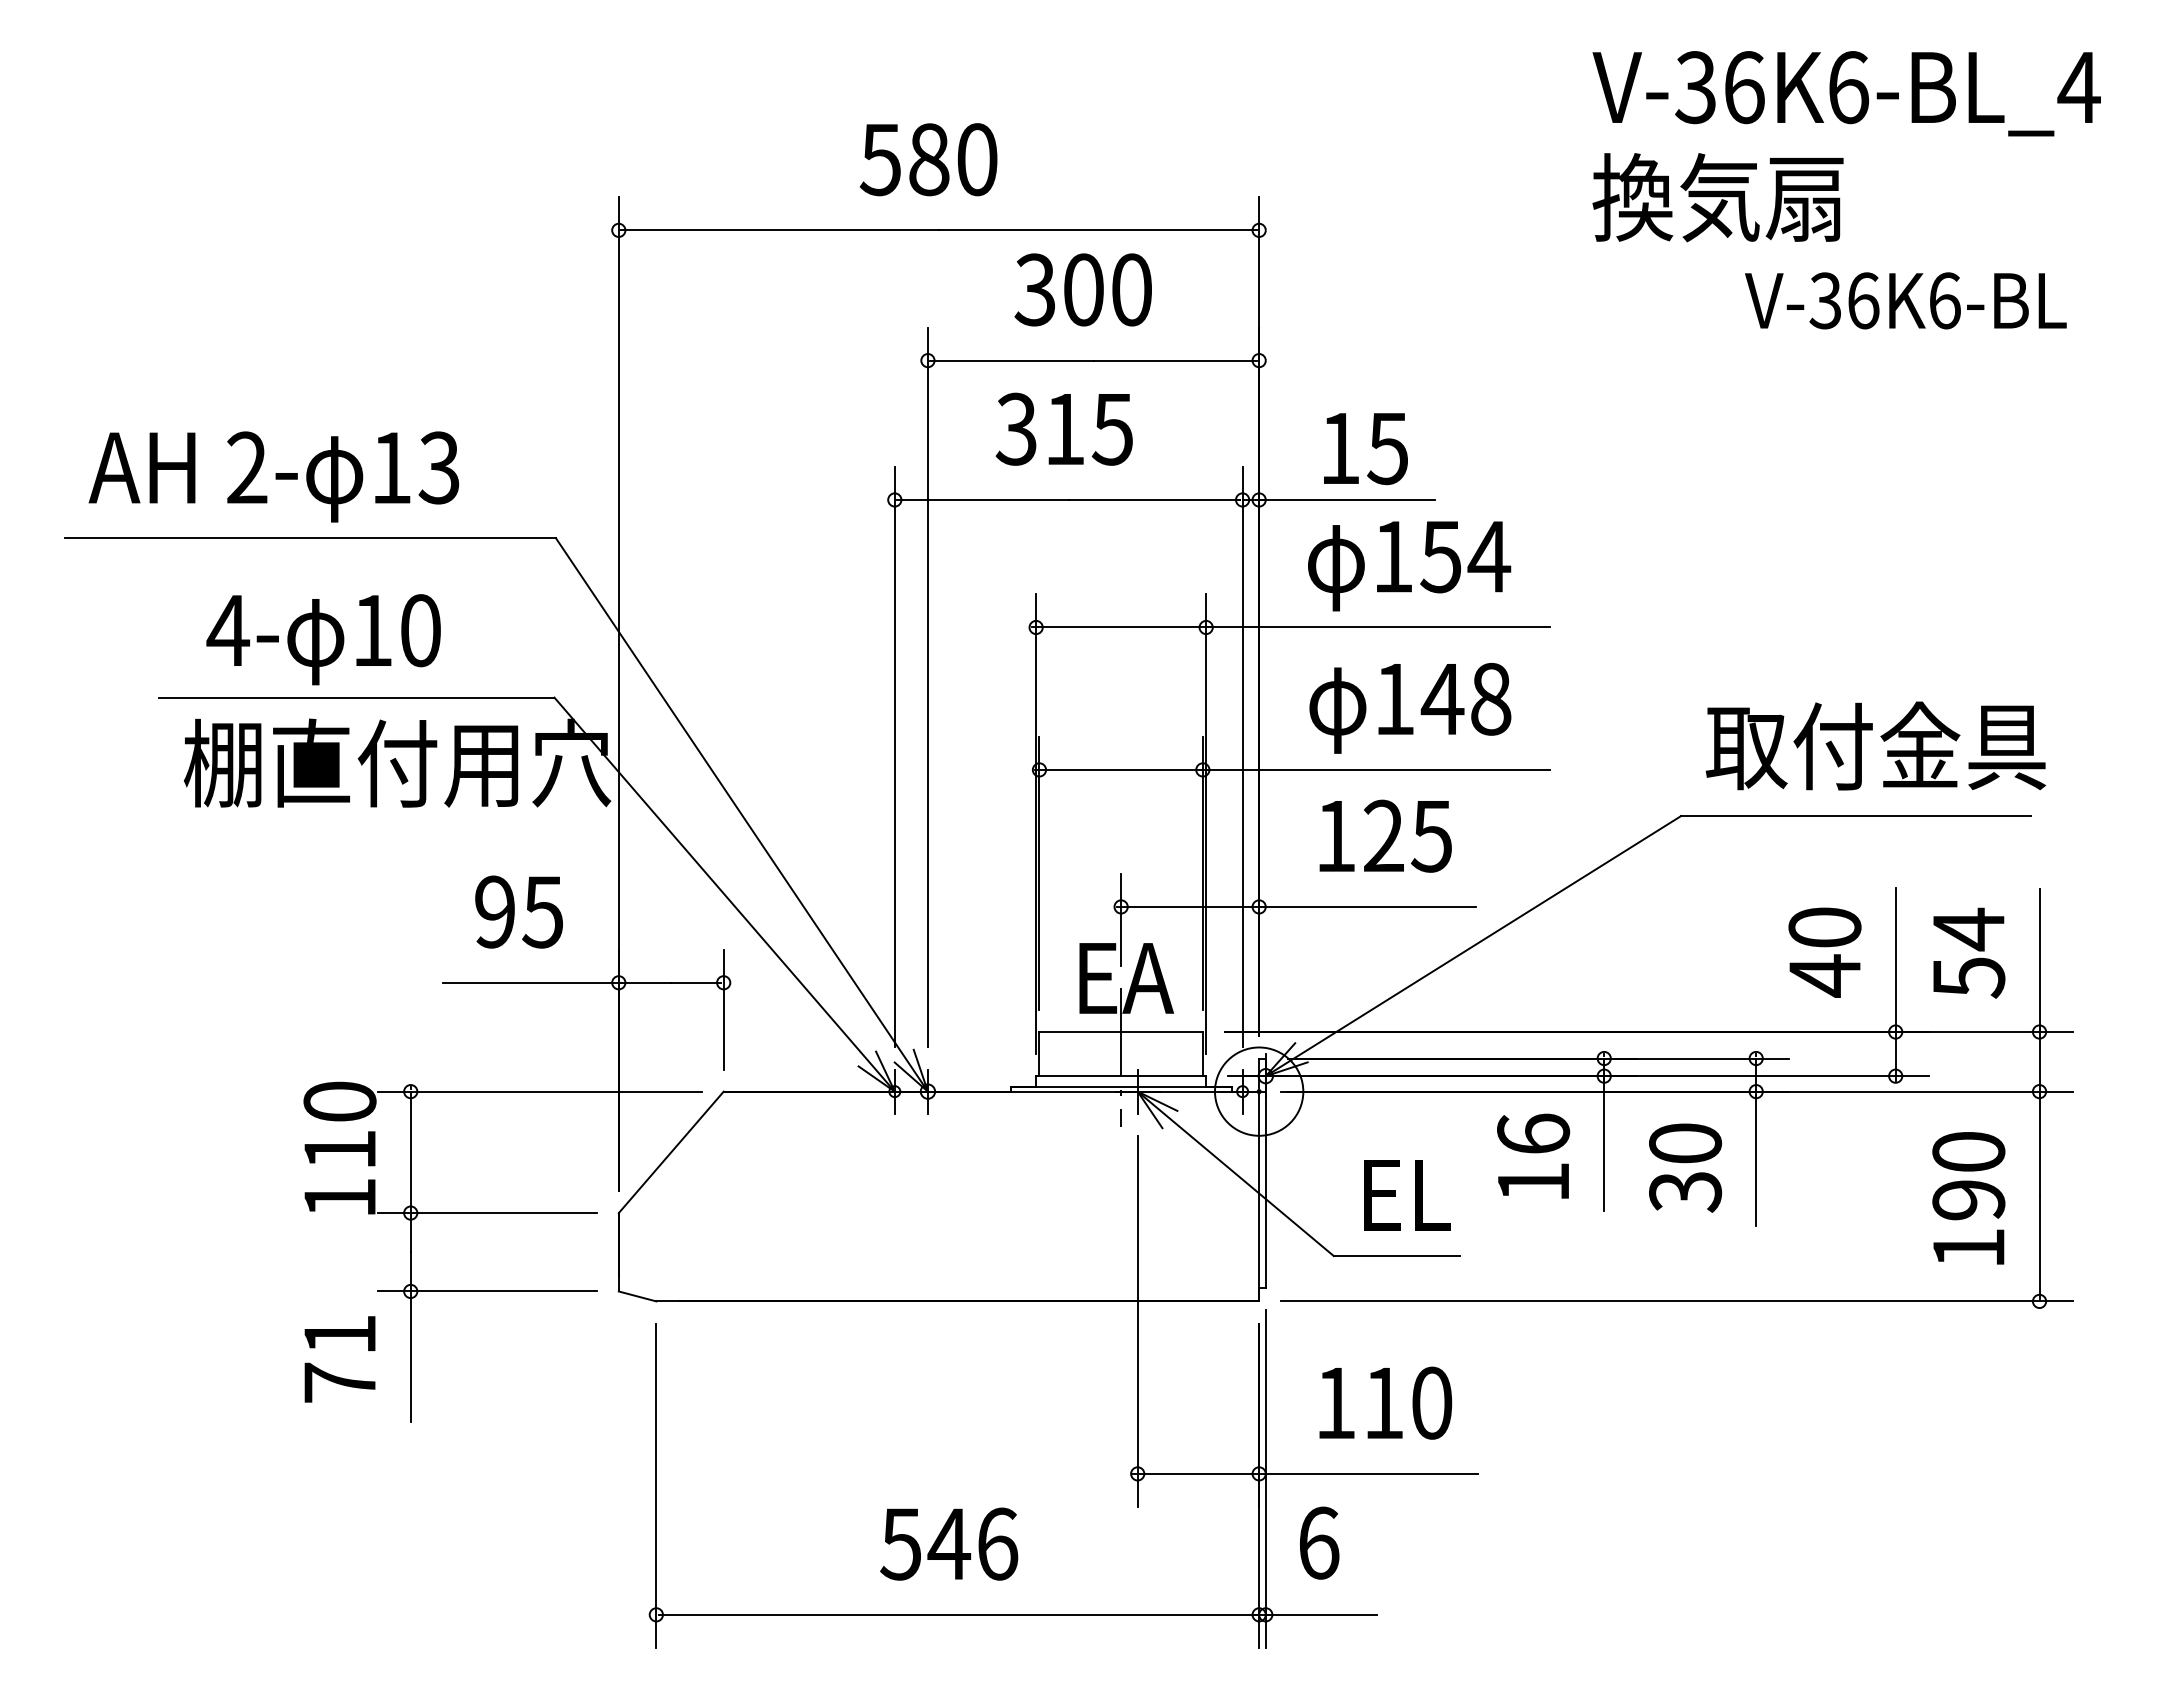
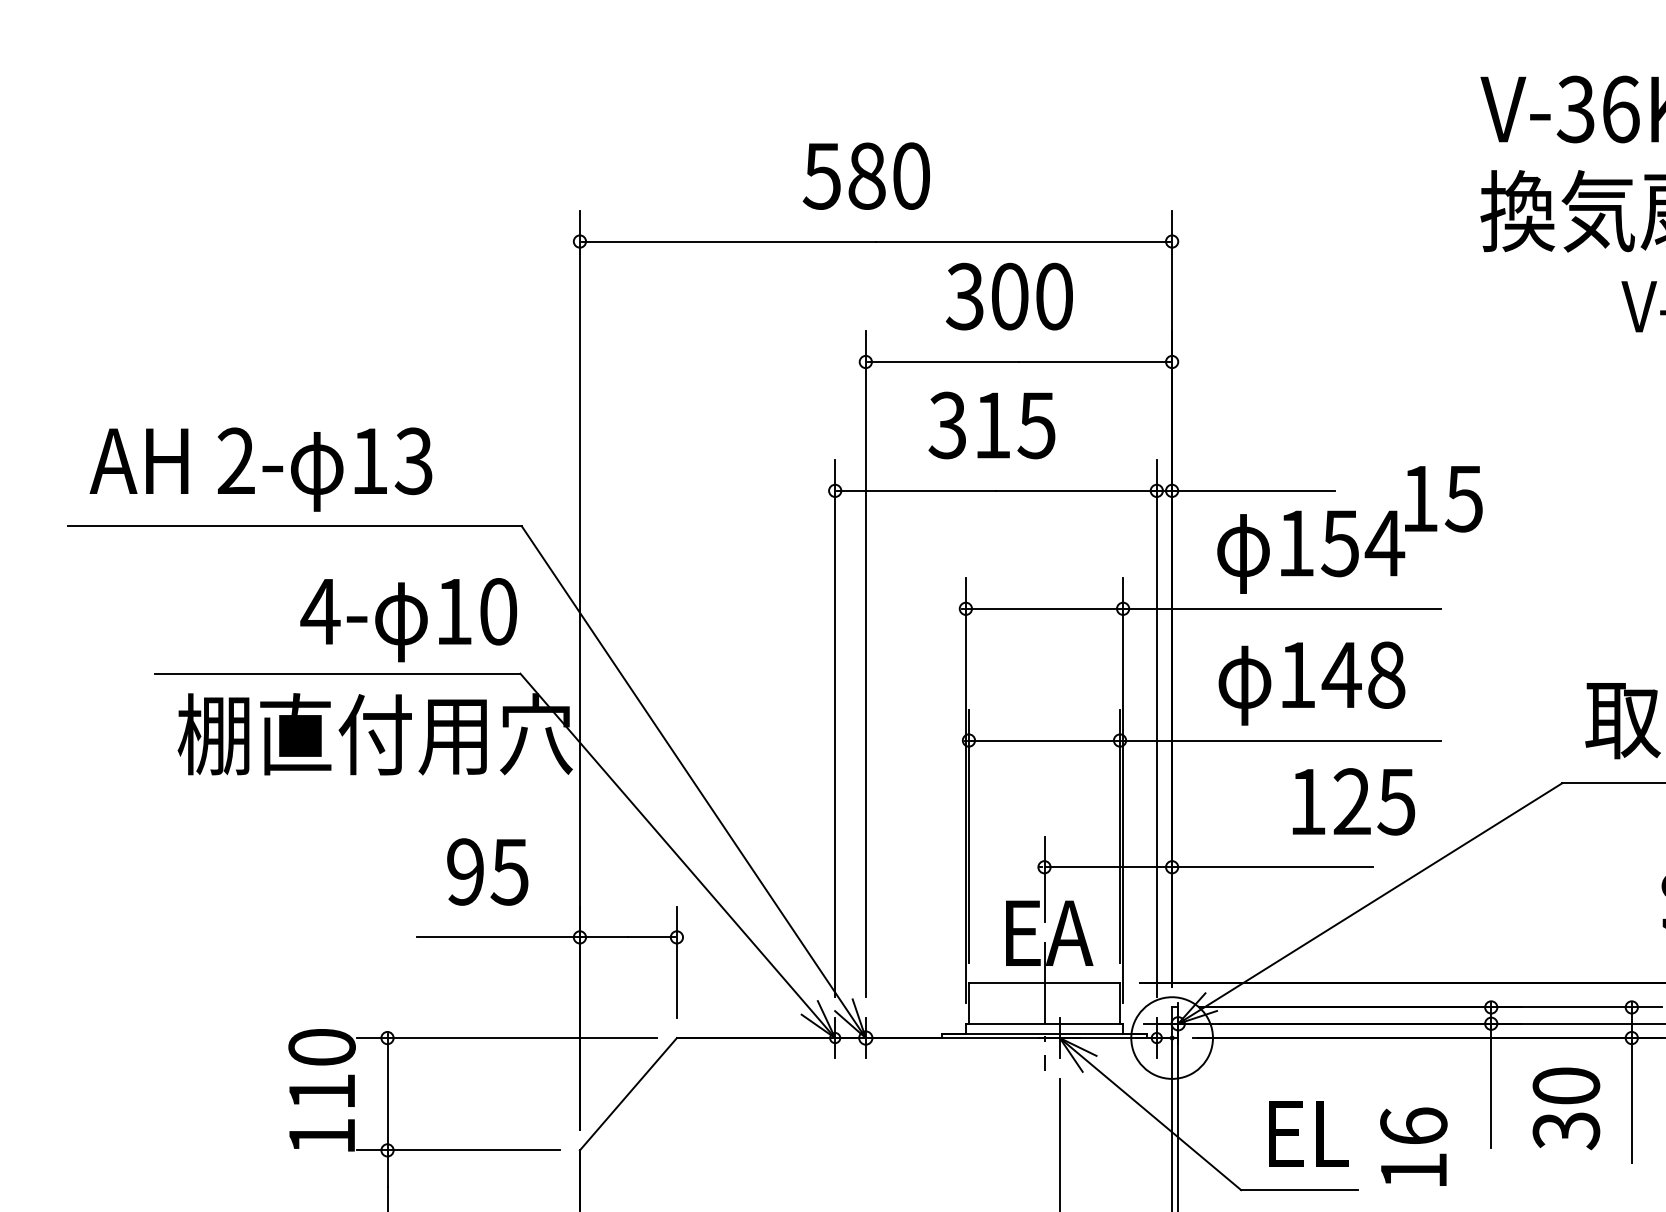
text: (1365, 449) -> (1443, 499), moved
text: (323, 639) -> (408, 619), moved
text: (1385, 835) -> (1353, 801), moved
text: (1533, 1155) -> (1413, 1146), moved

